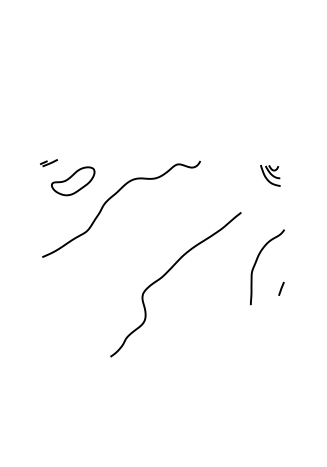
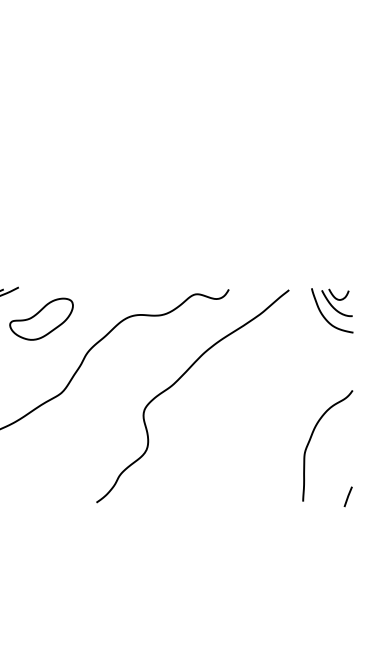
part: (270, 175) -> (332, 310), size x1.43
curve: (166, 274) -> (178, 381), moved
line: (281, 288) -> (348, 496), moved

